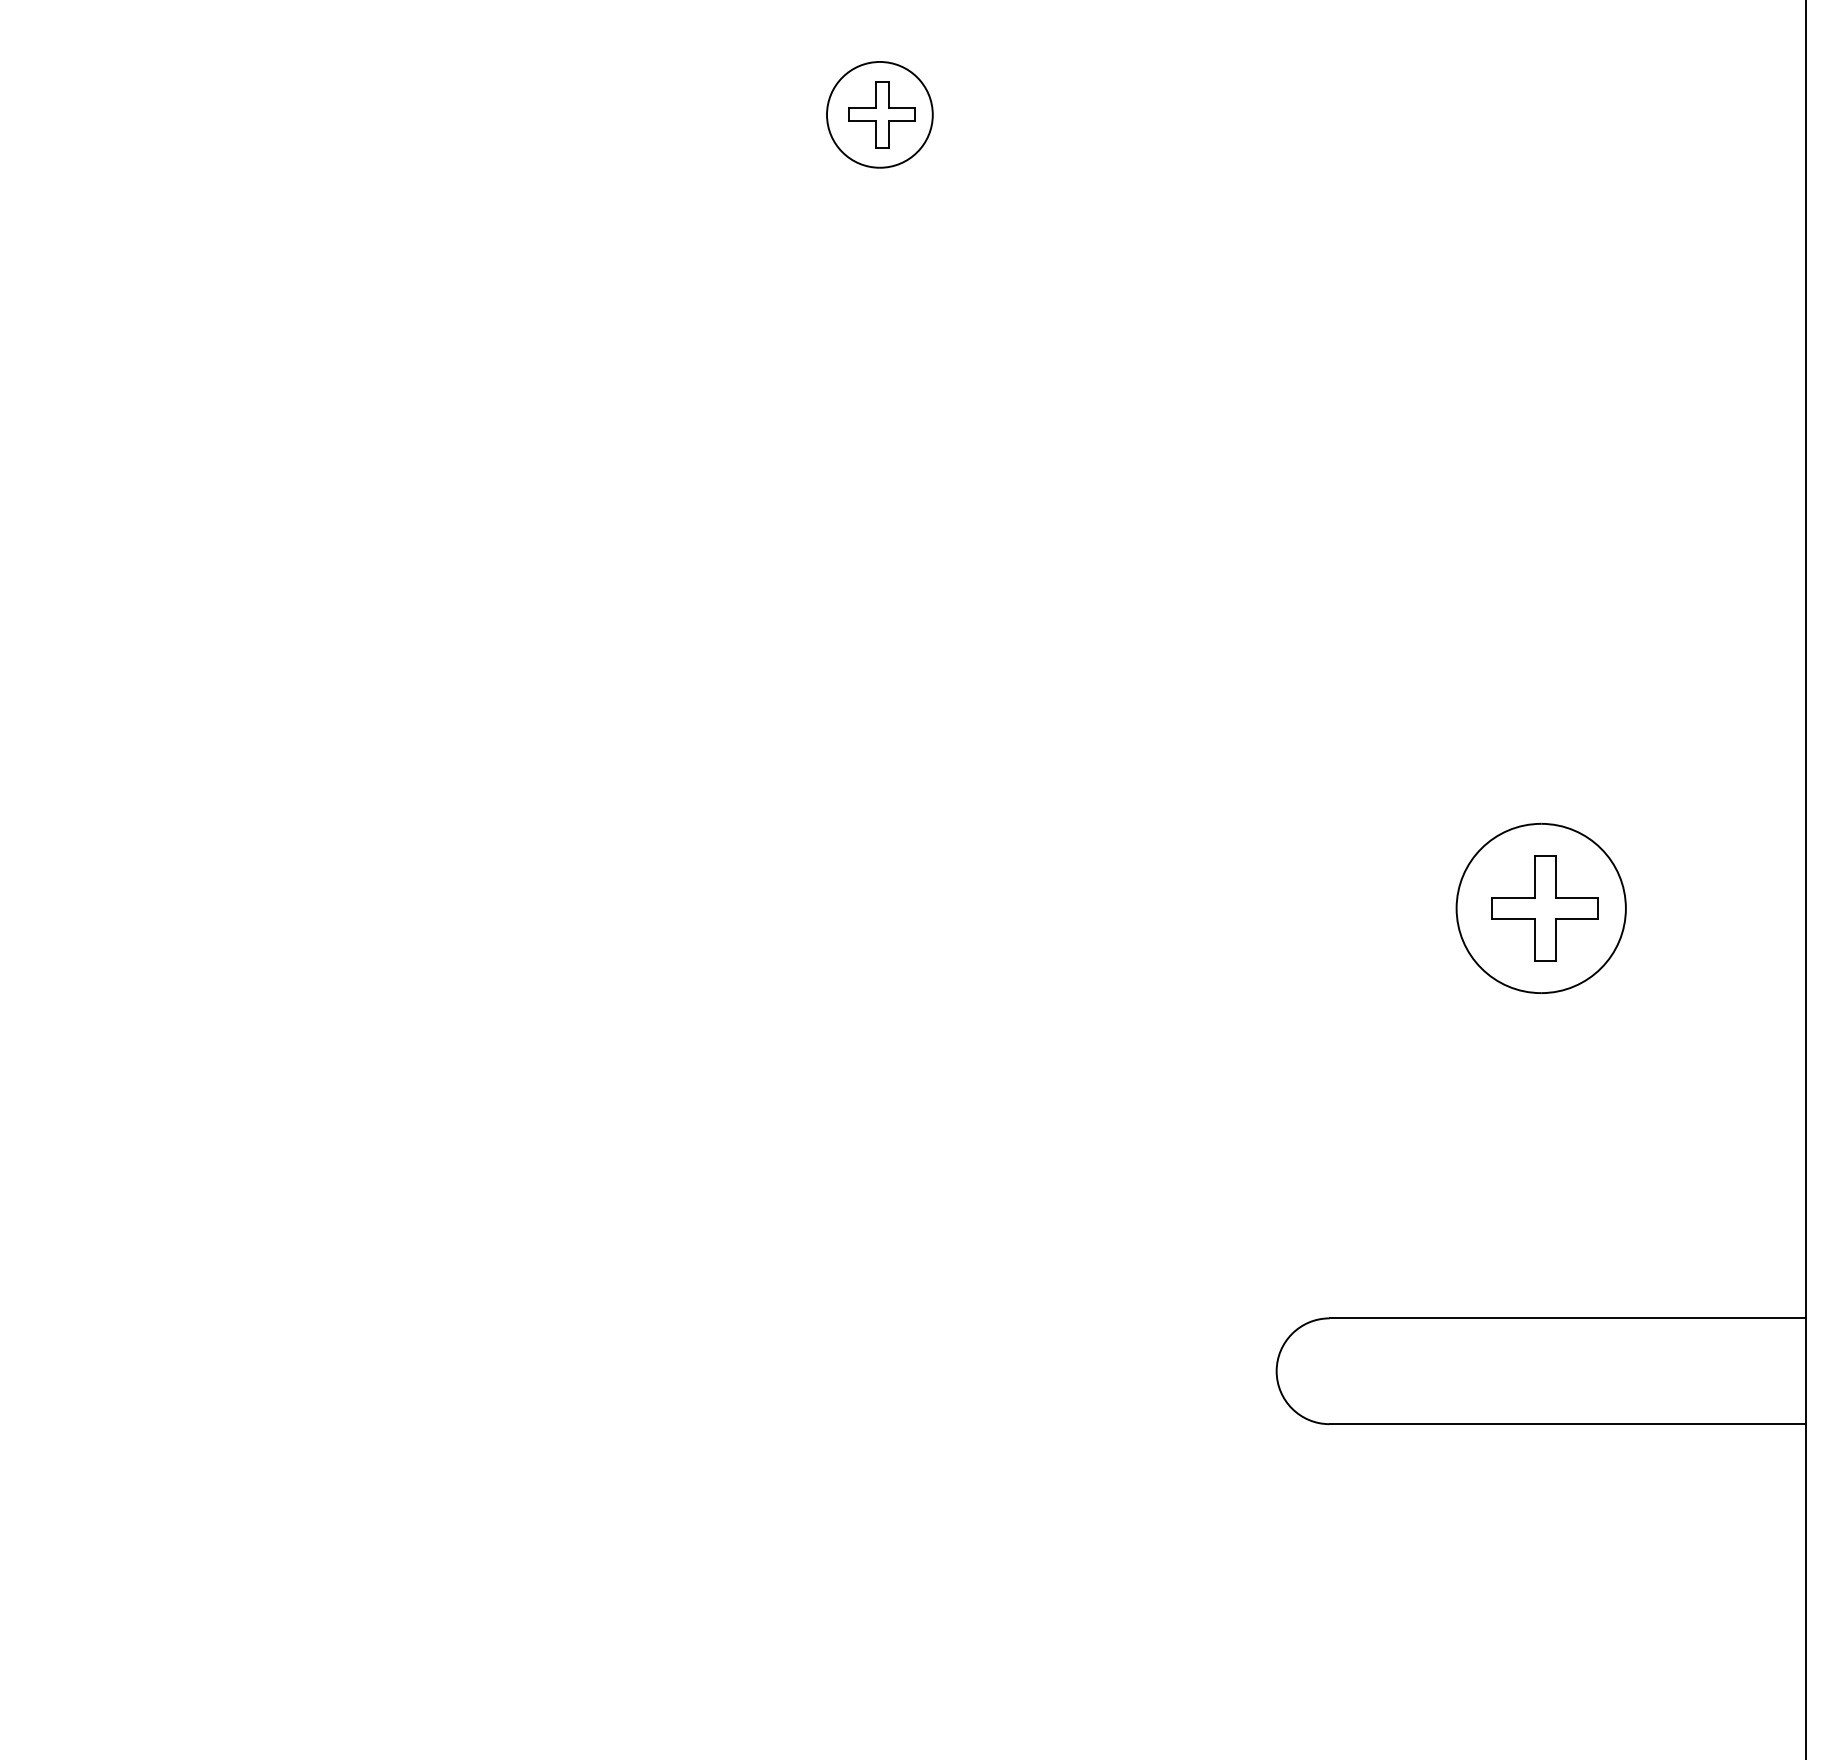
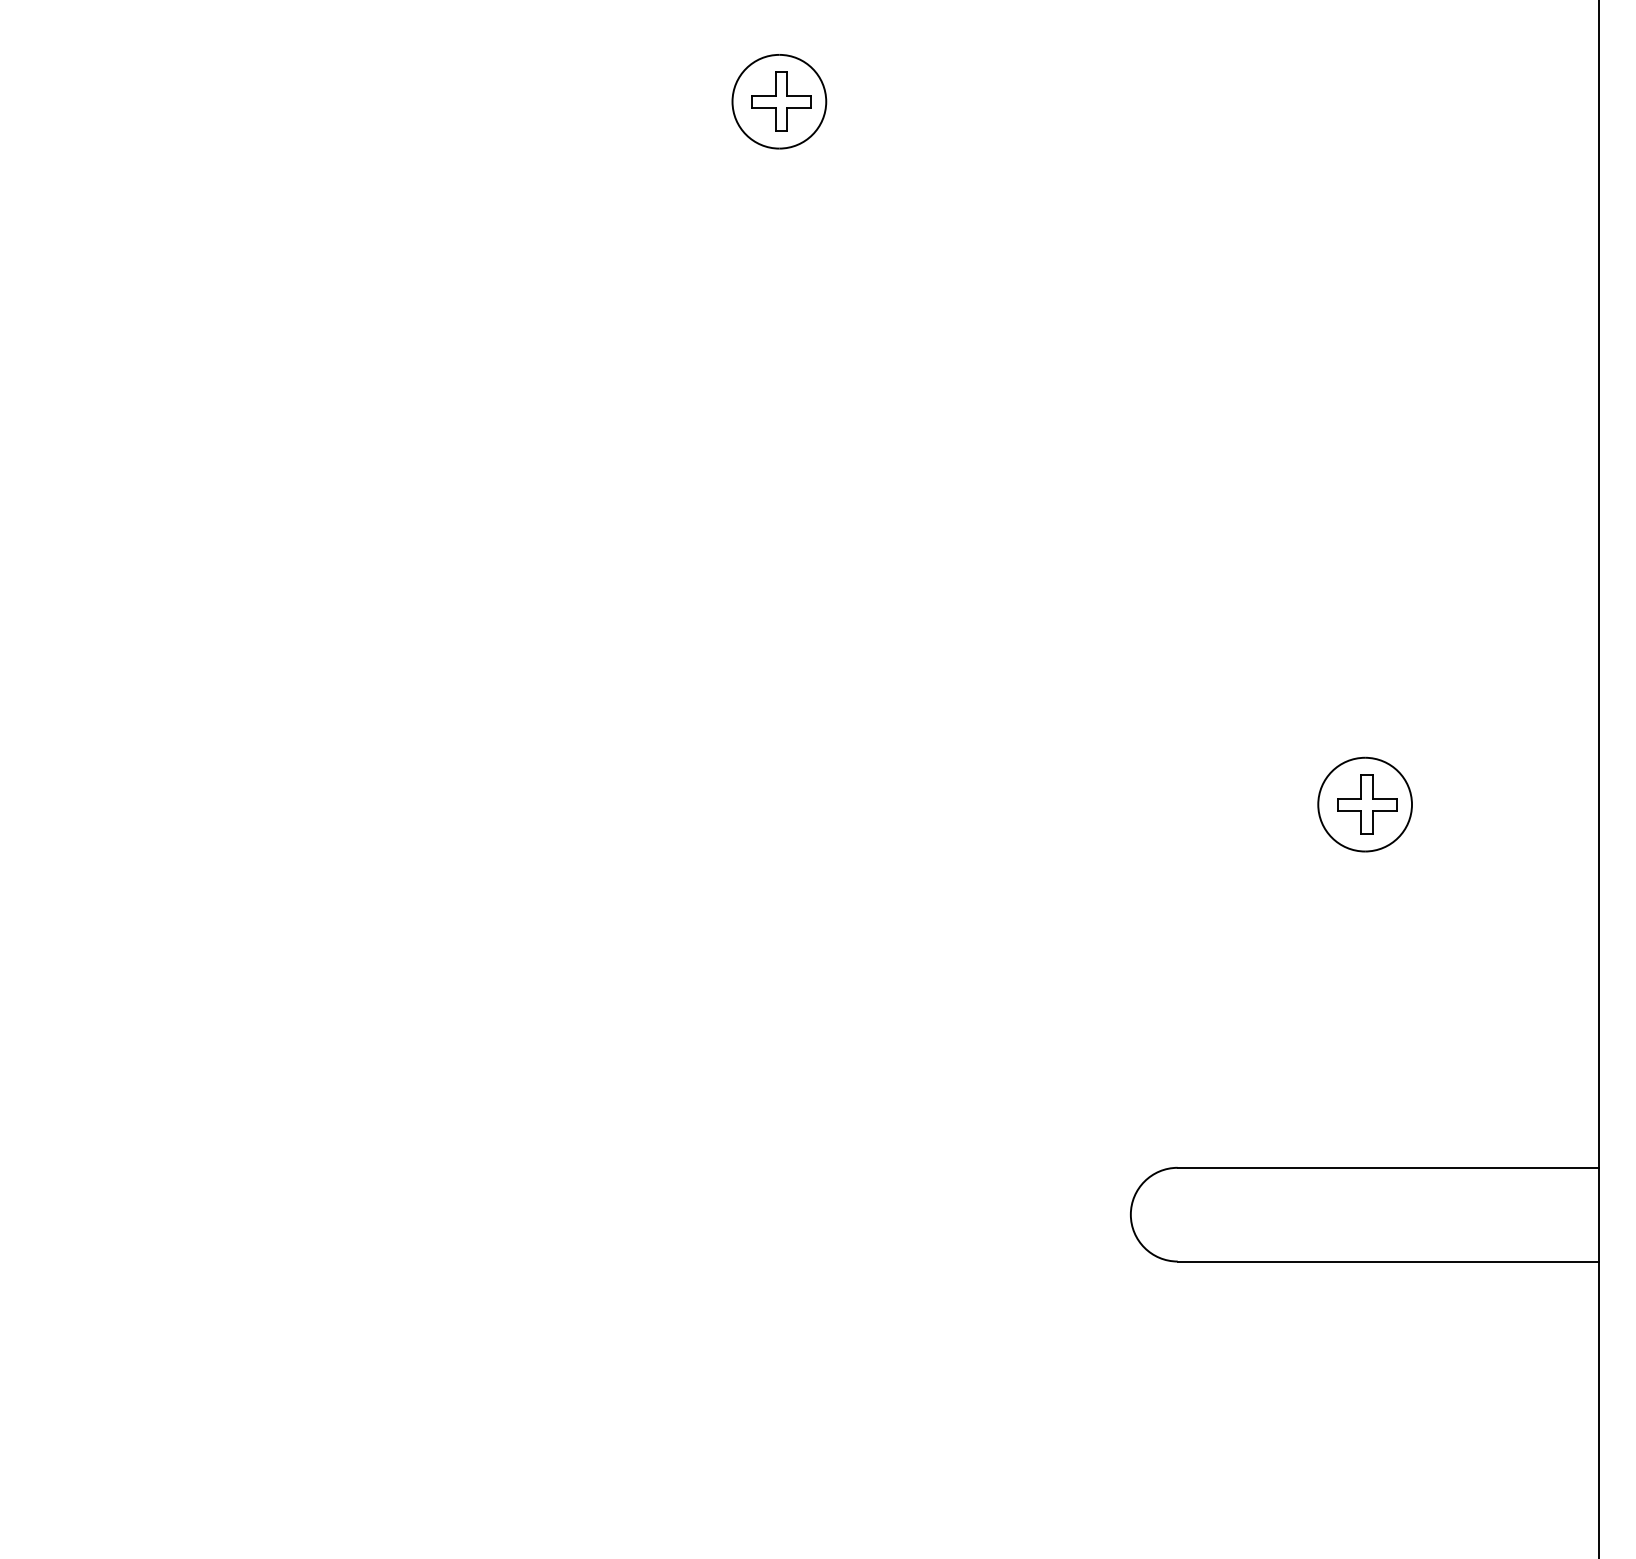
part: (1540, 908) -> (1364, 804), size x0.62

